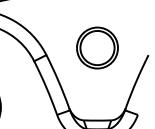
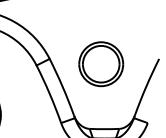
part: (97, 47) -> (101, 63), moved

